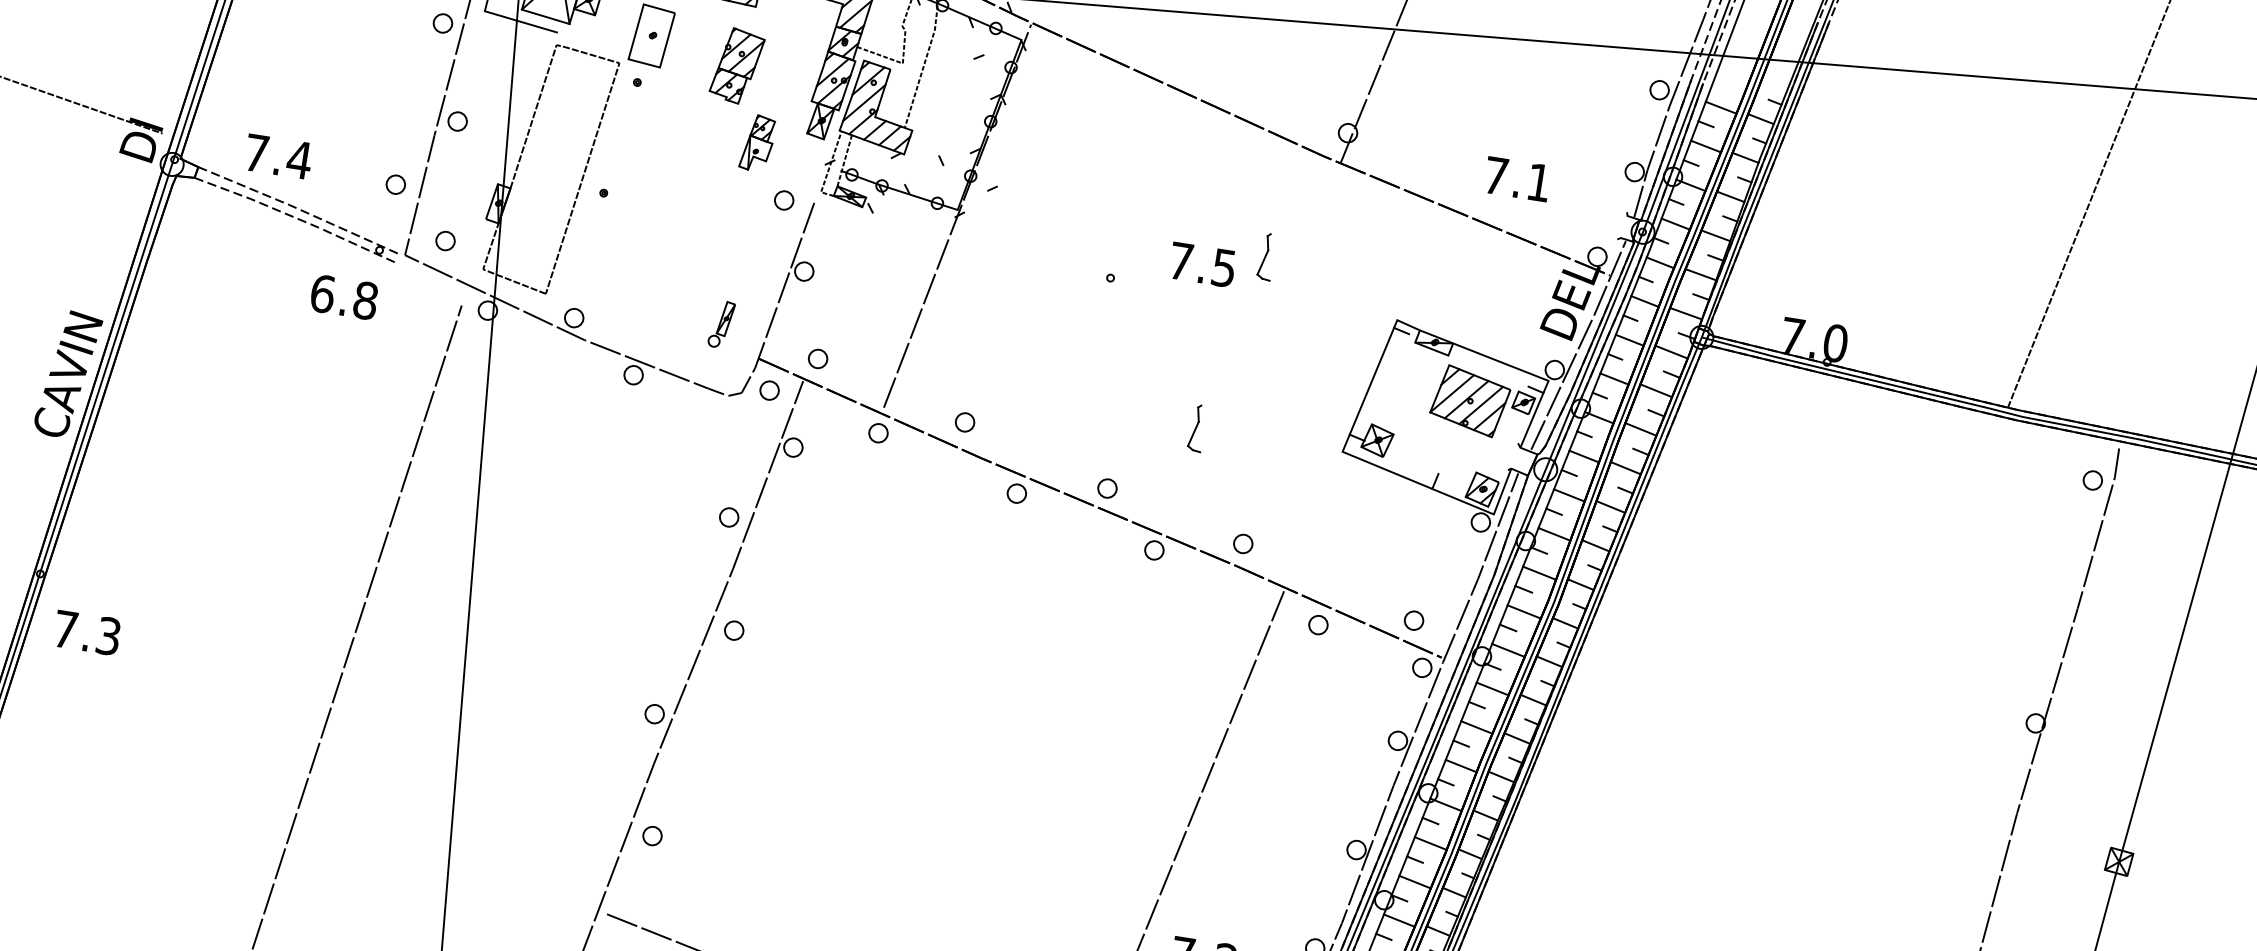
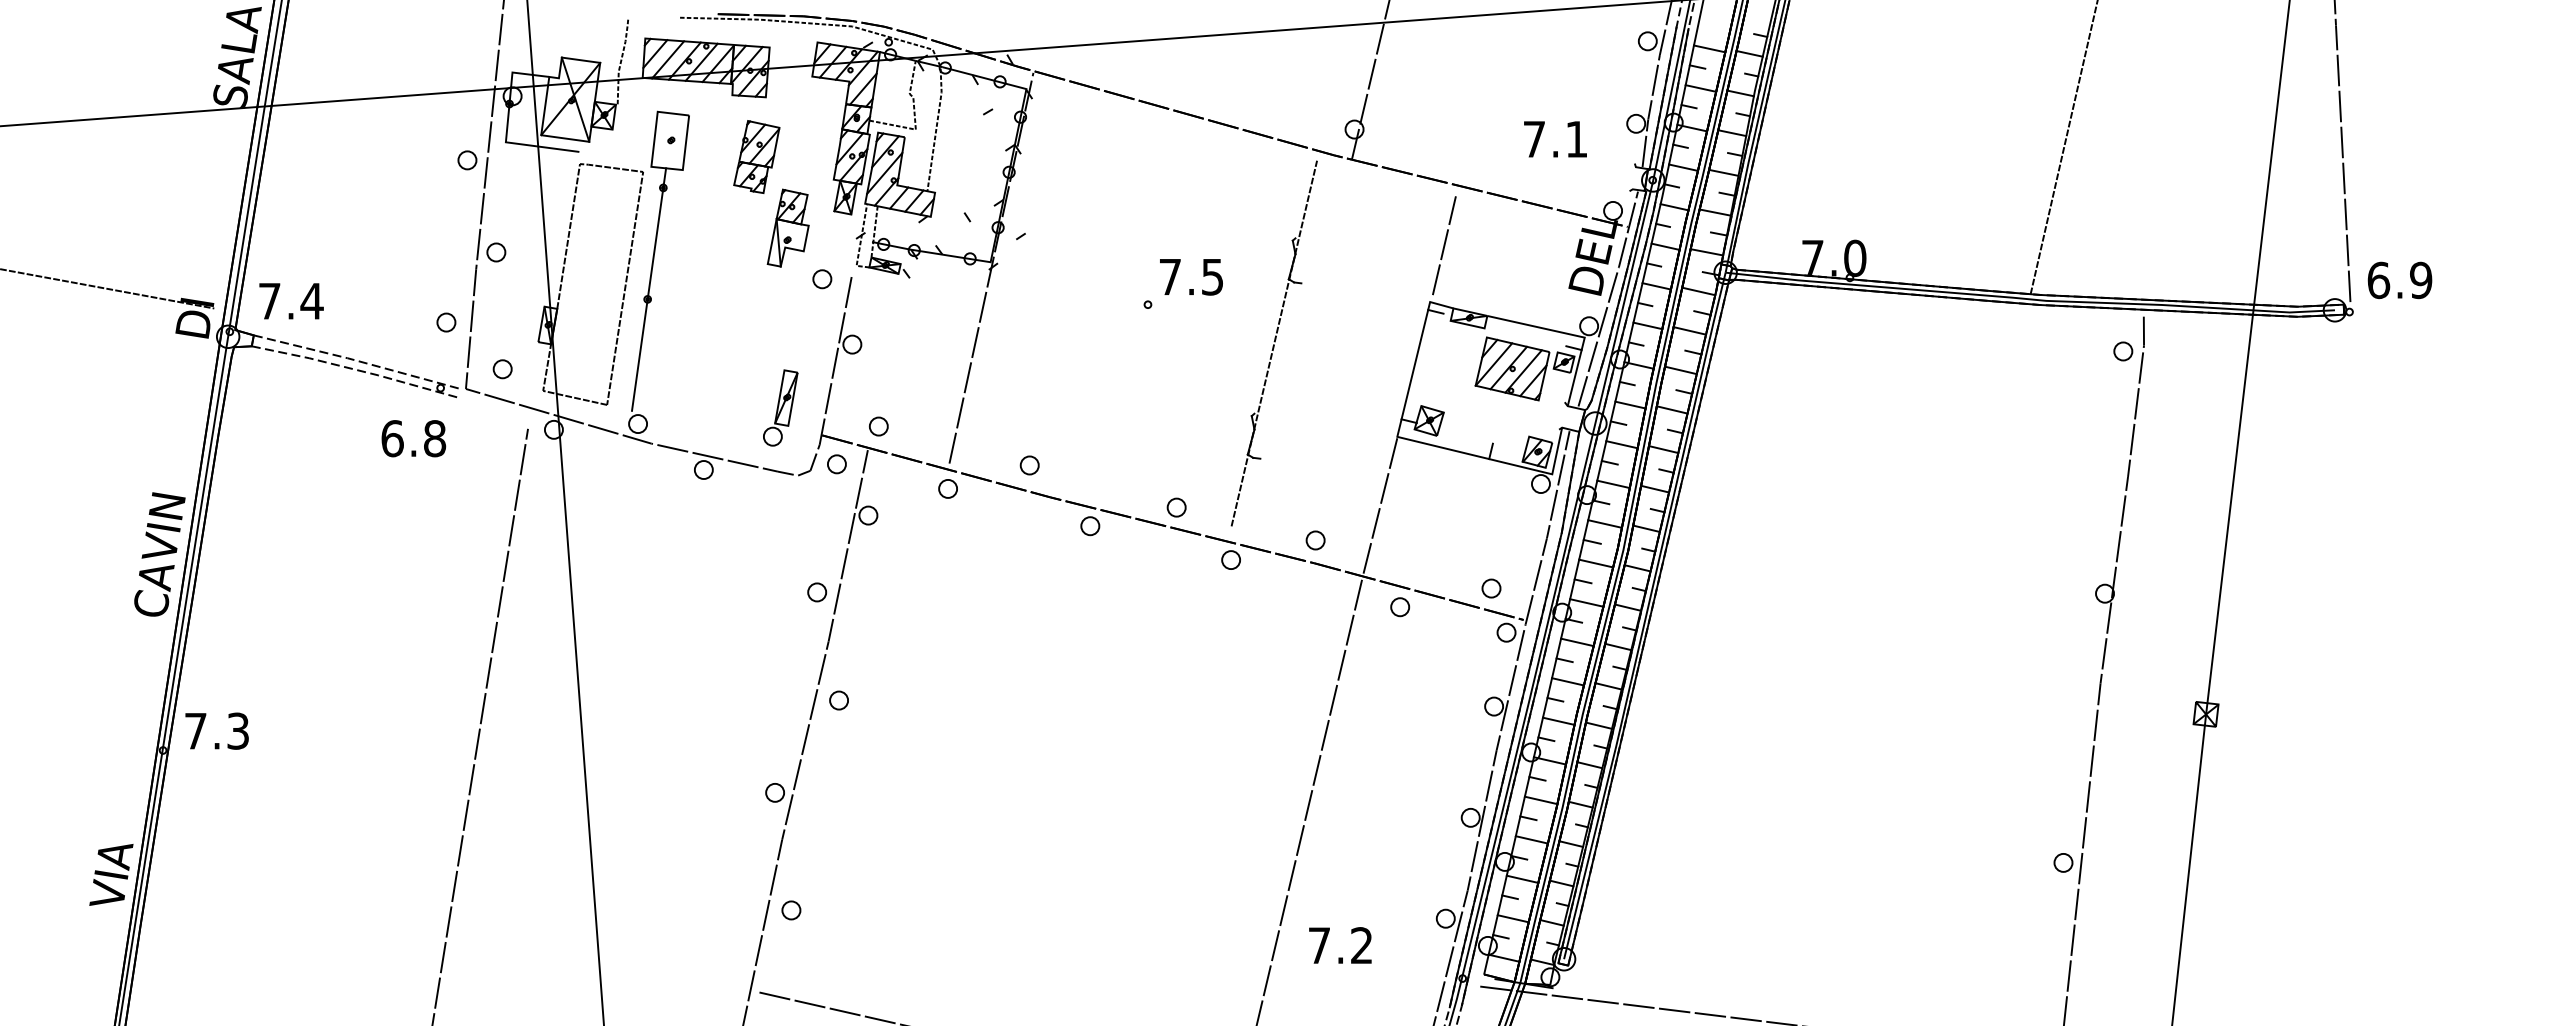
part: (757, 142) -> (787, 227), size x1.43
text: (278, 156) -> (291, 301), moved
text: (1517, 179) -> (1555, 139), moved
line: (607, 183) -> (649, 289), added
line: (1419, 264) -> (1443, 245), added
text: (1202, 265) -> (1191, 277), moved
part: (721, 323) -> (780, 407), size x1.67
line: (1232, 337) -> (1274, 343), added
line: (1314, 518) -> (1380, 505), added
text: (86, 632) -> (216, 730), moved

